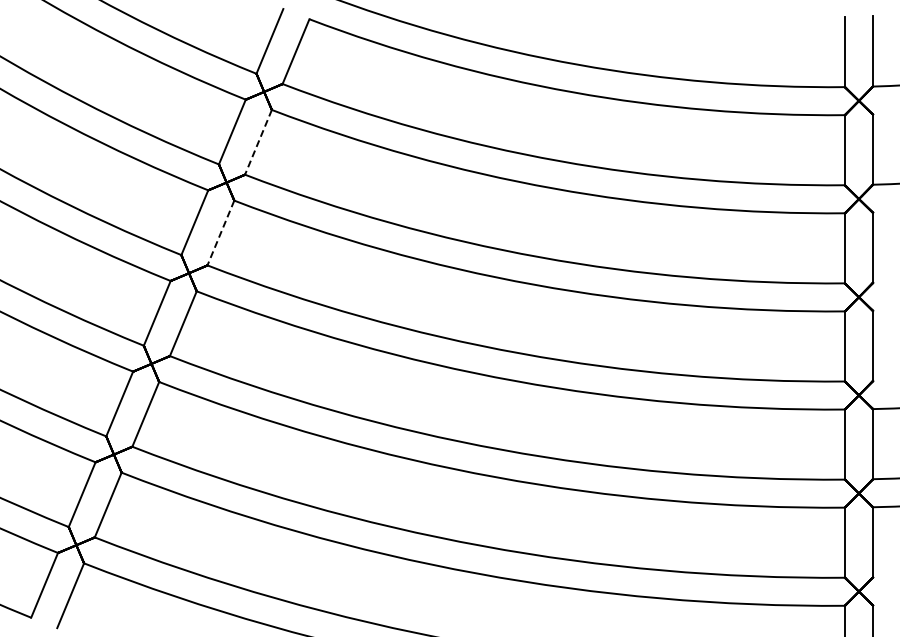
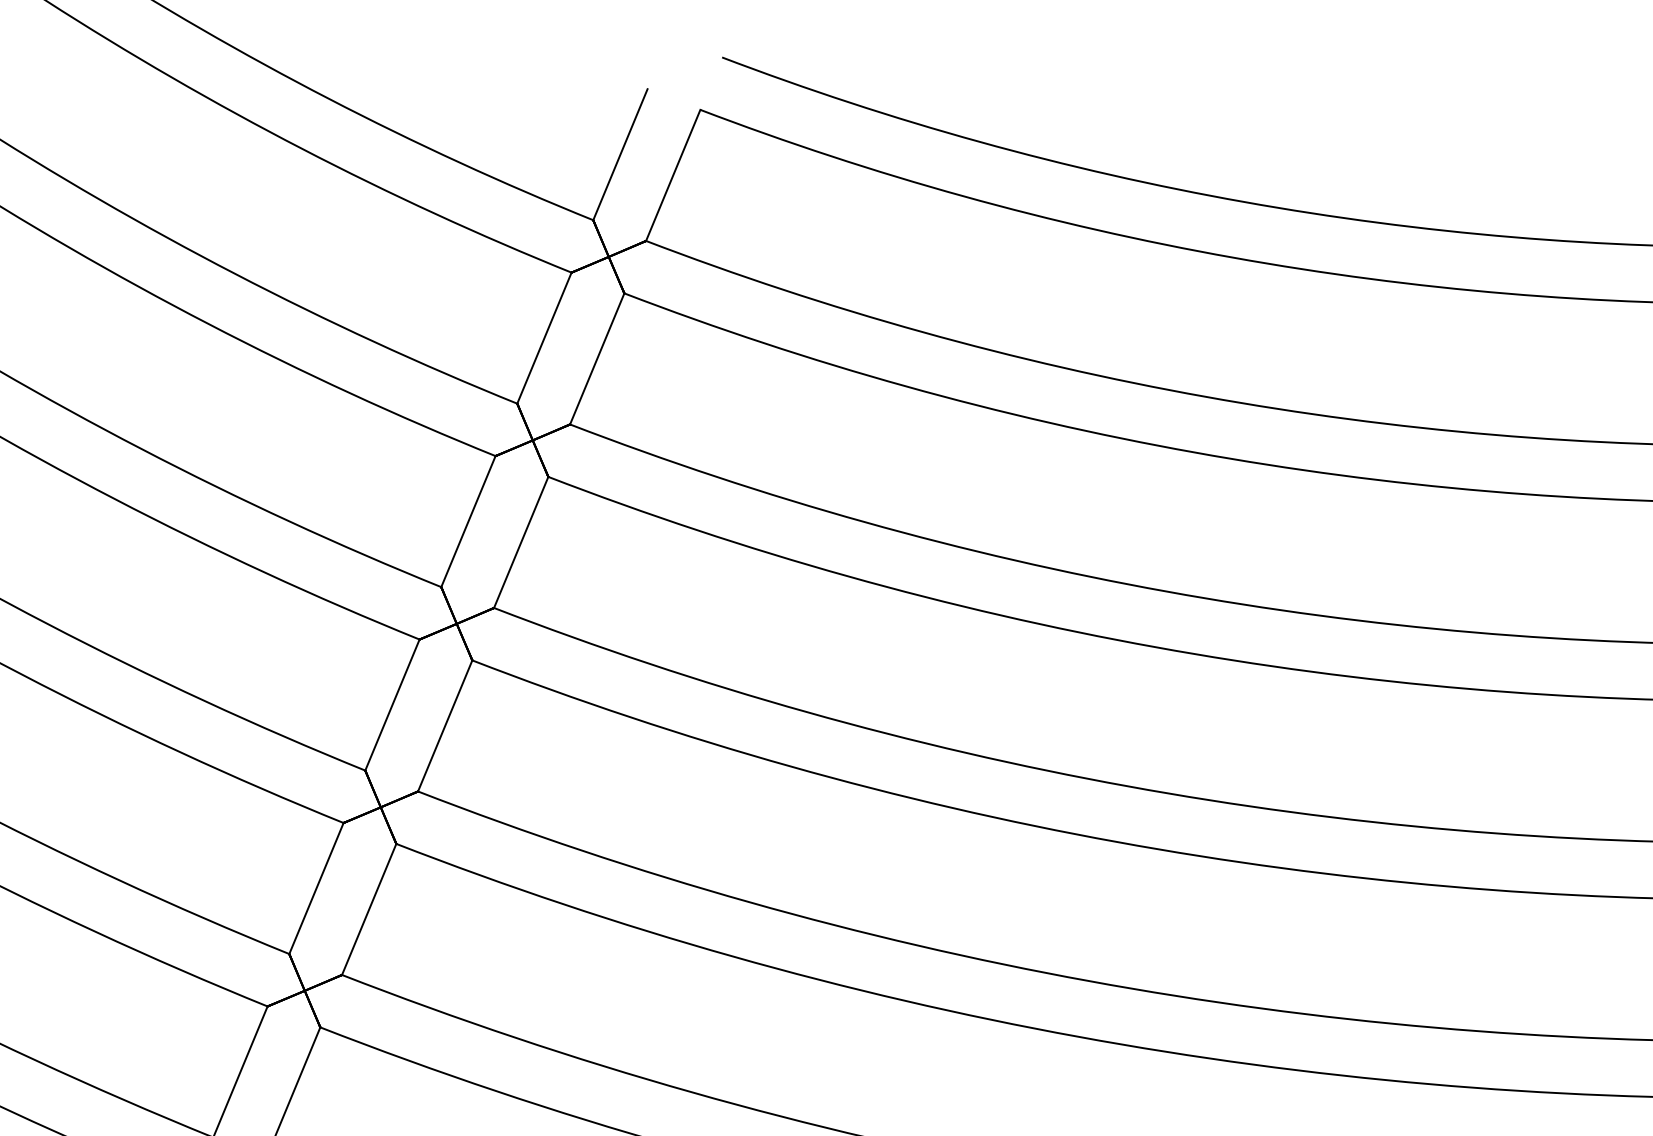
line: (258, 142) -> (597, 359), dashed -> solid
line: (220, 233) -> (520, 543), dashed -> solid

